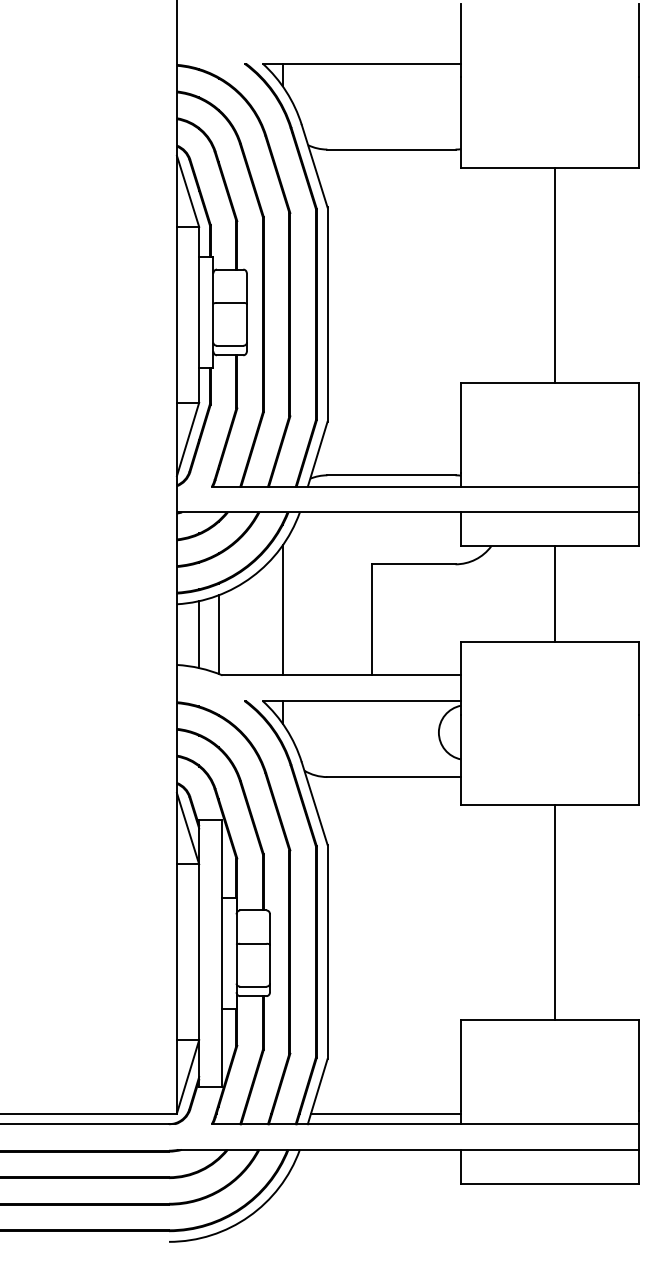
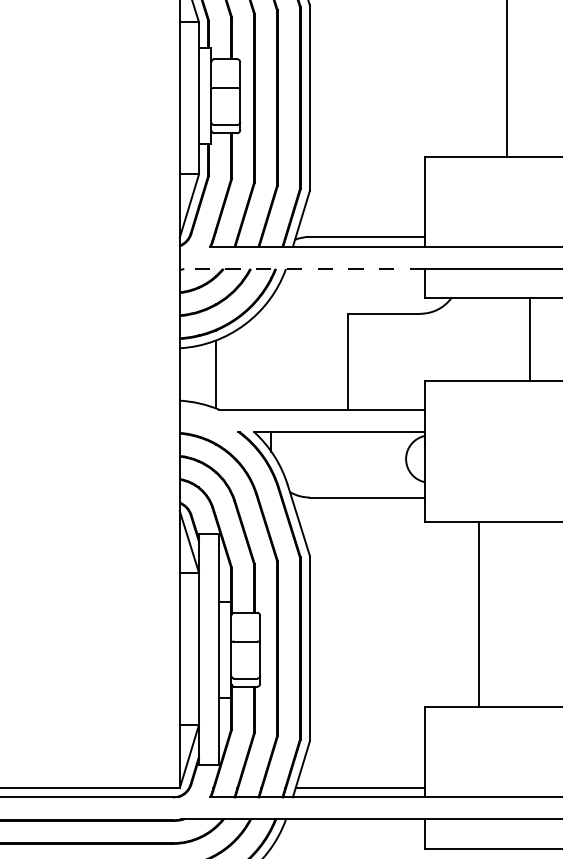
line: (319, 512) -> (302, 269), solid -> dashed
line: (555, 593) -> (530, 338), moved
line: (282, 610) -> (271, 353), removed
line: (199, 634) -> (199, 374), removed
line: (555, 912) -> (479, 614), moved

